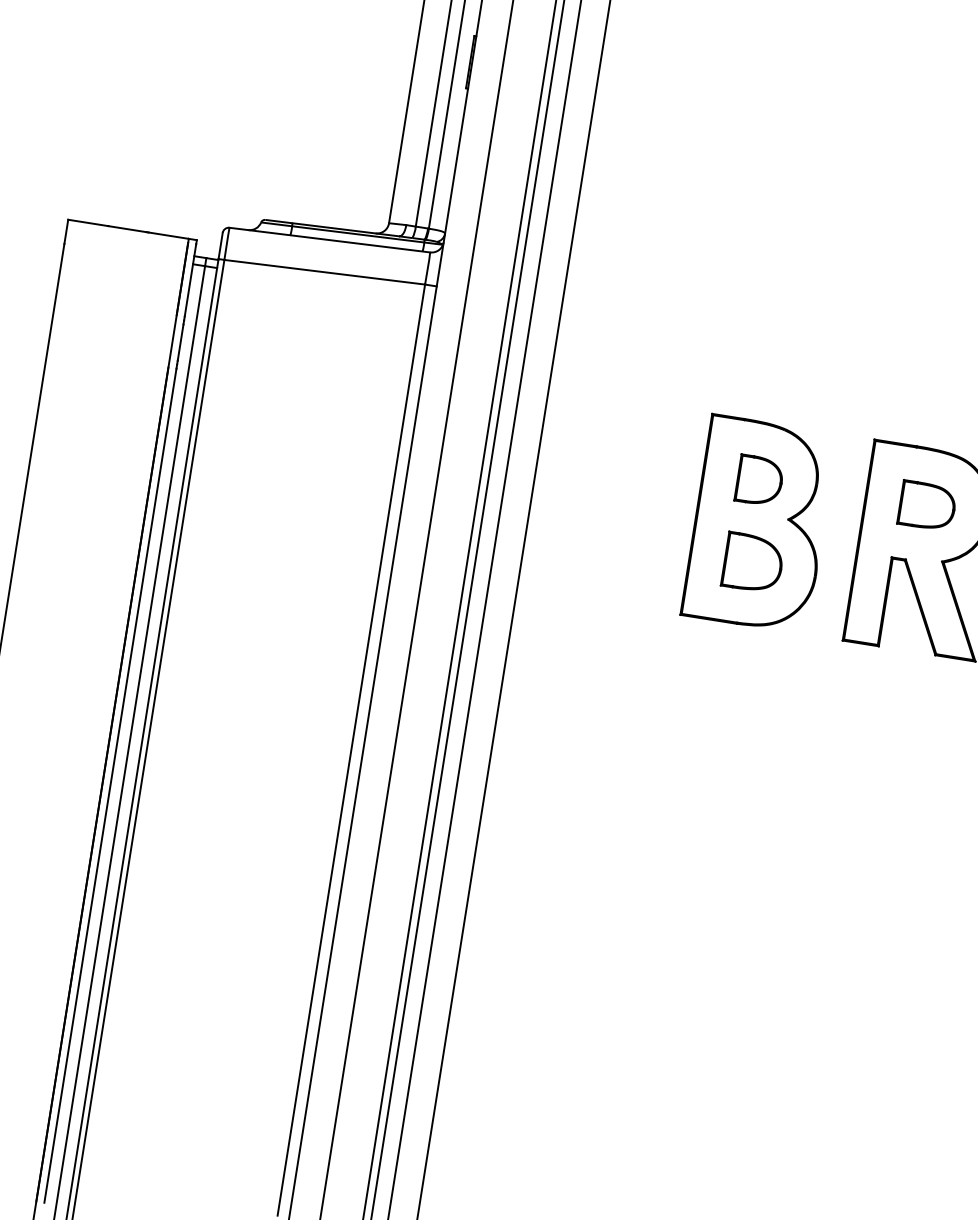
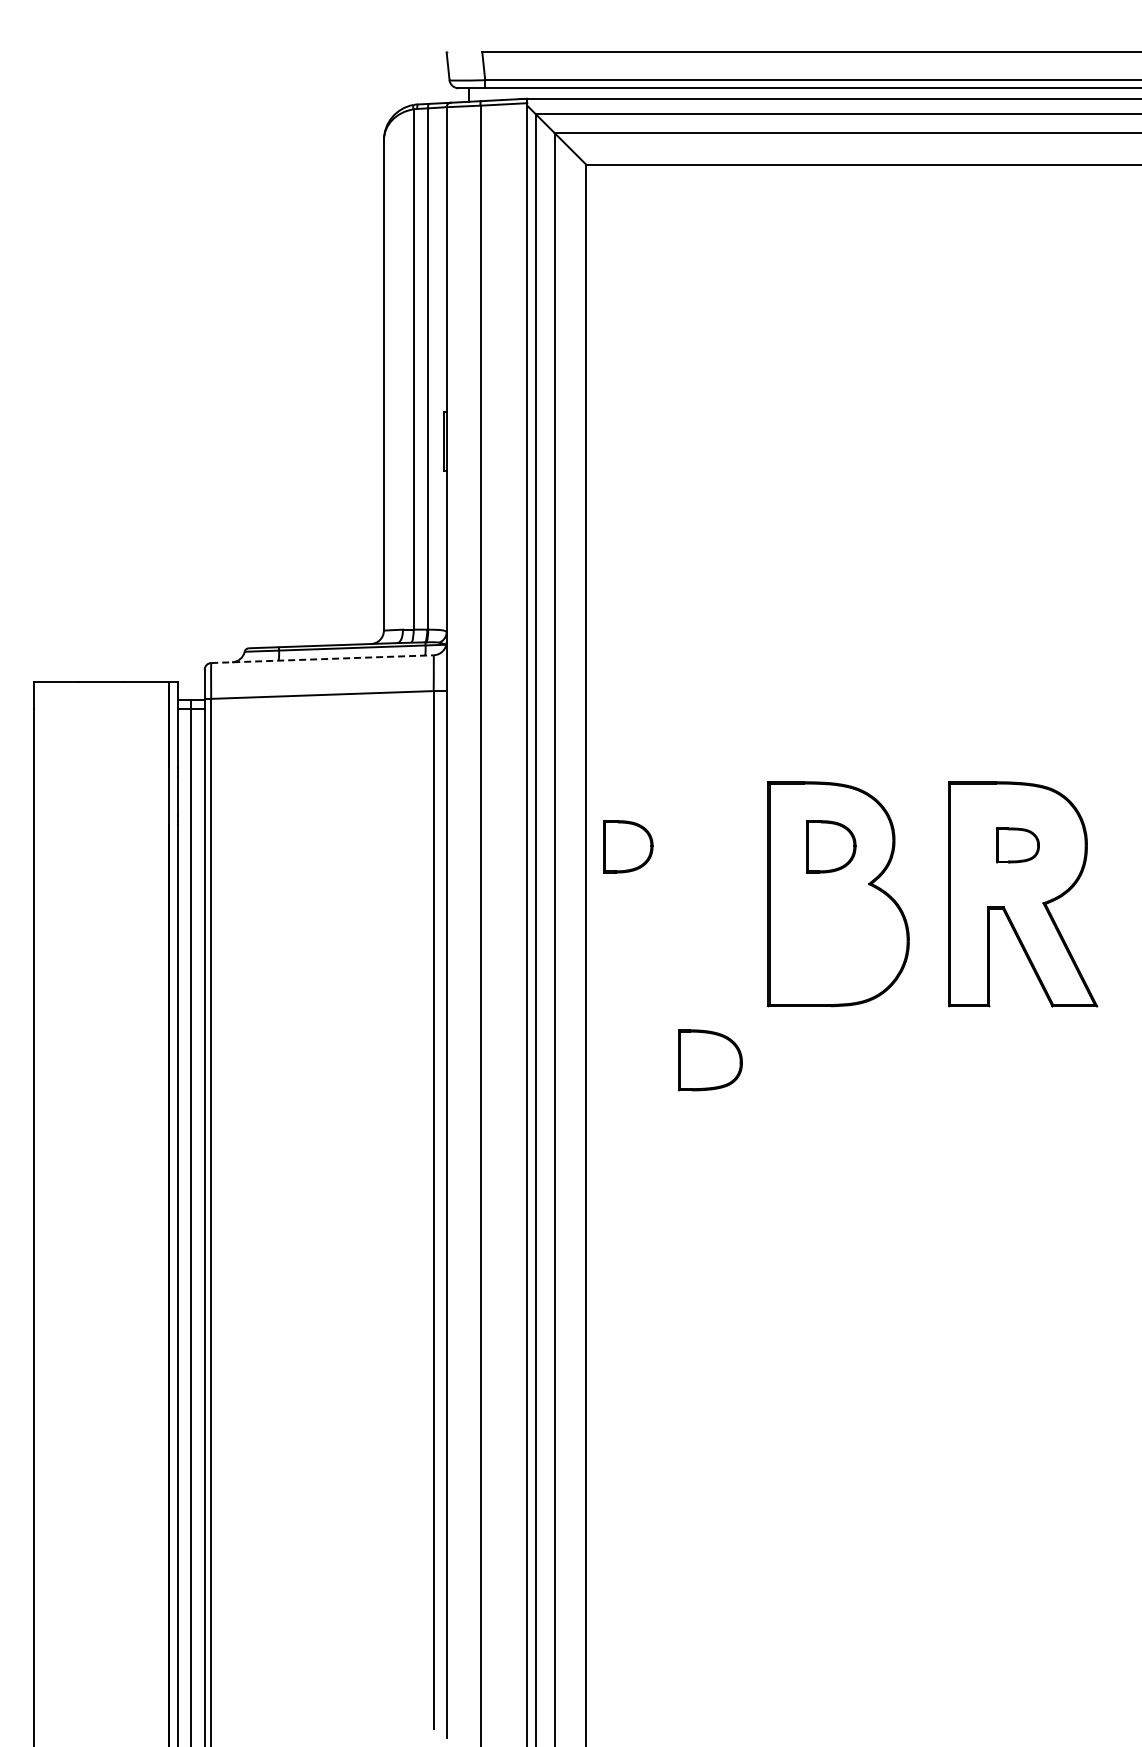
line: (329, 240) -> (322, 659), solid -> dashed
part: (577, 451) -> (628, 846), added
part: (926, 506) -> (1017, 845), size x0.7
part: (753, 563) -> (710, 1060), moved

